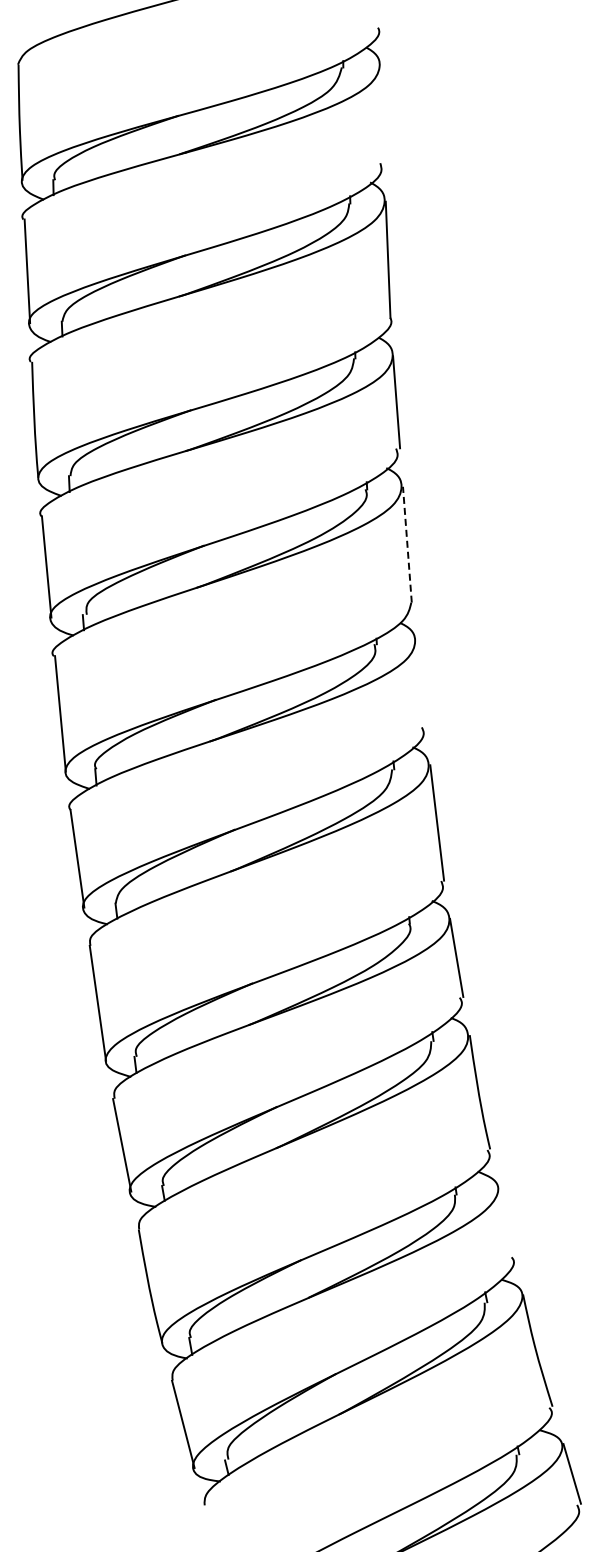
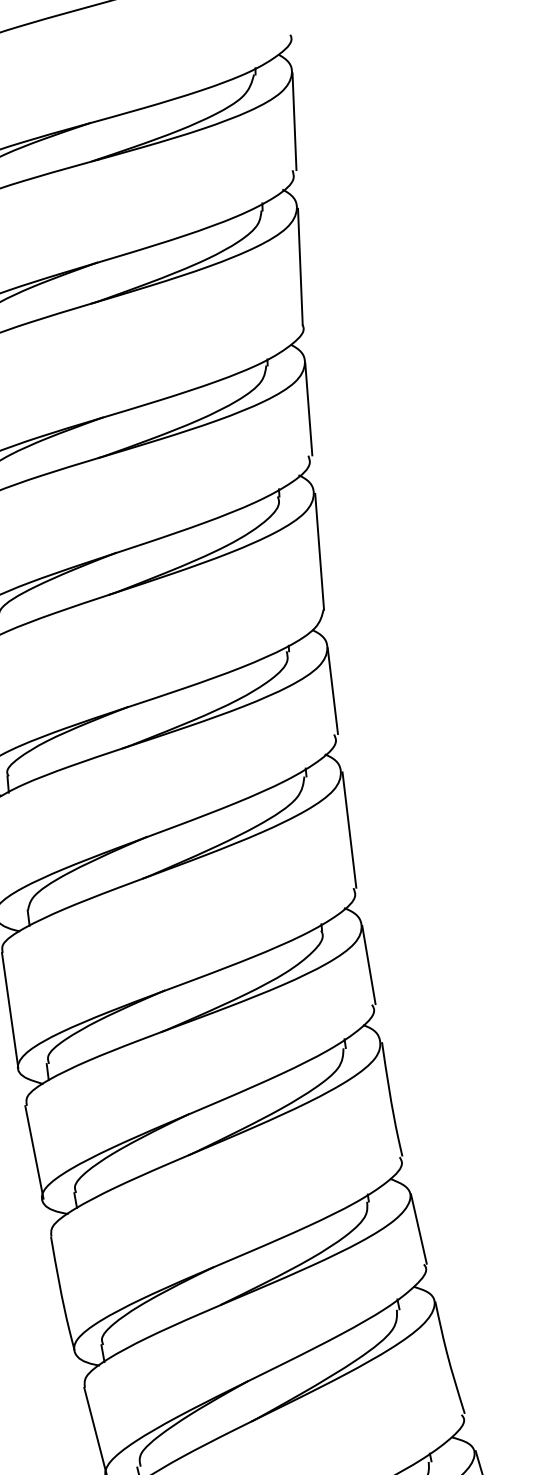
line: (382, 114) -> (294, 121), added
line: (407, 544) -> (319, 551), dashed -> solid
line: (420, 683) -> (332, 690), added
line: (506, 1221) -> (418, 1228), added

